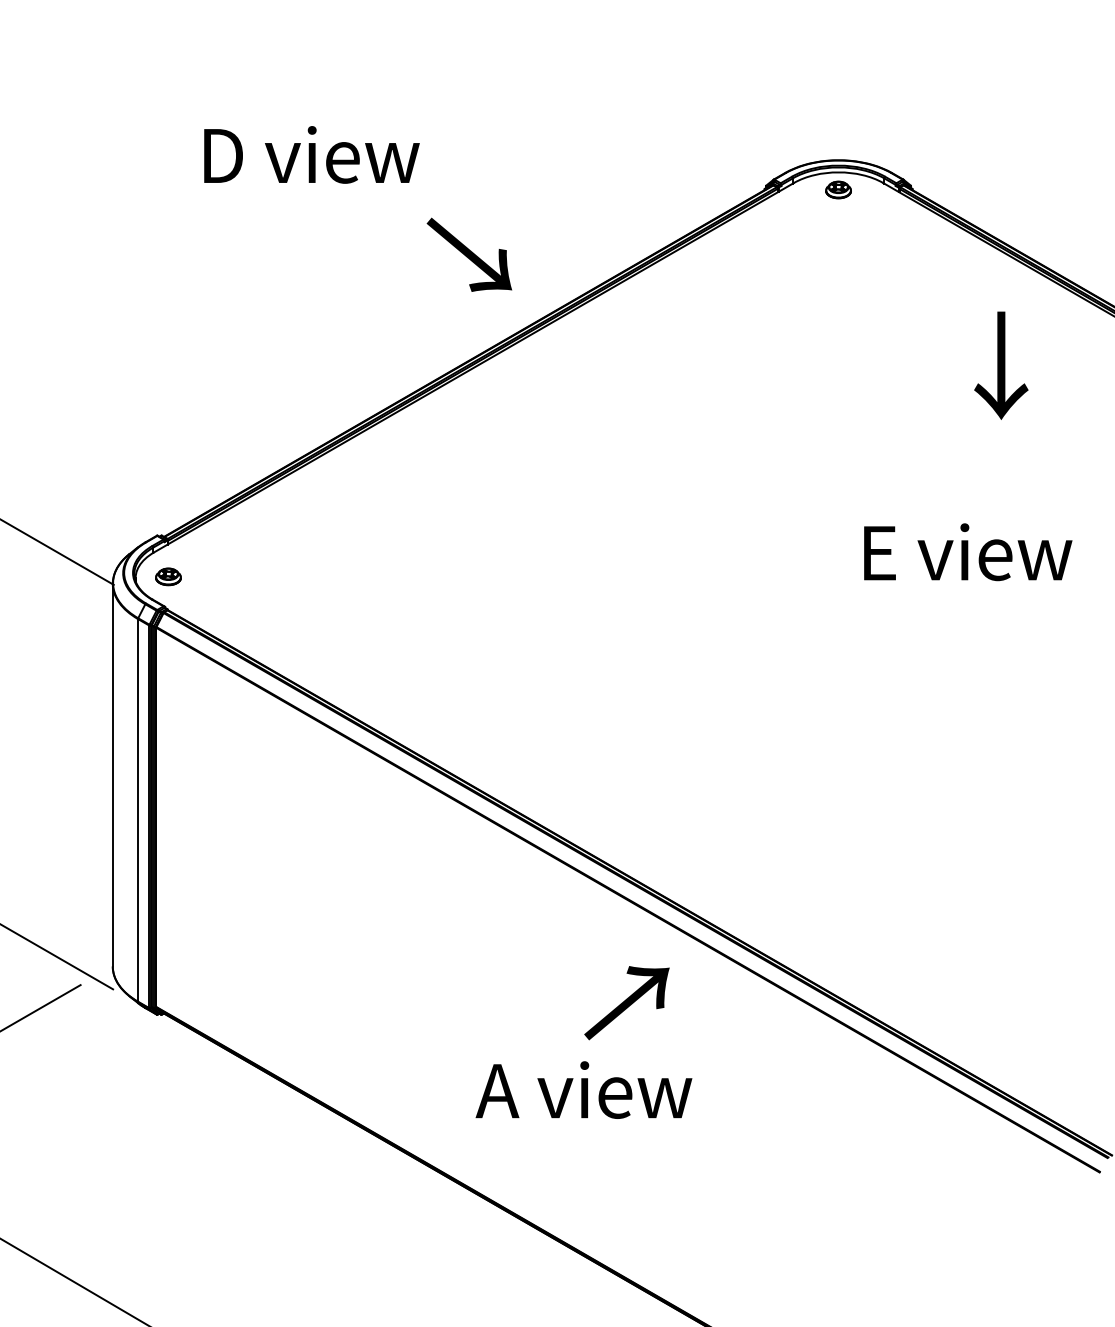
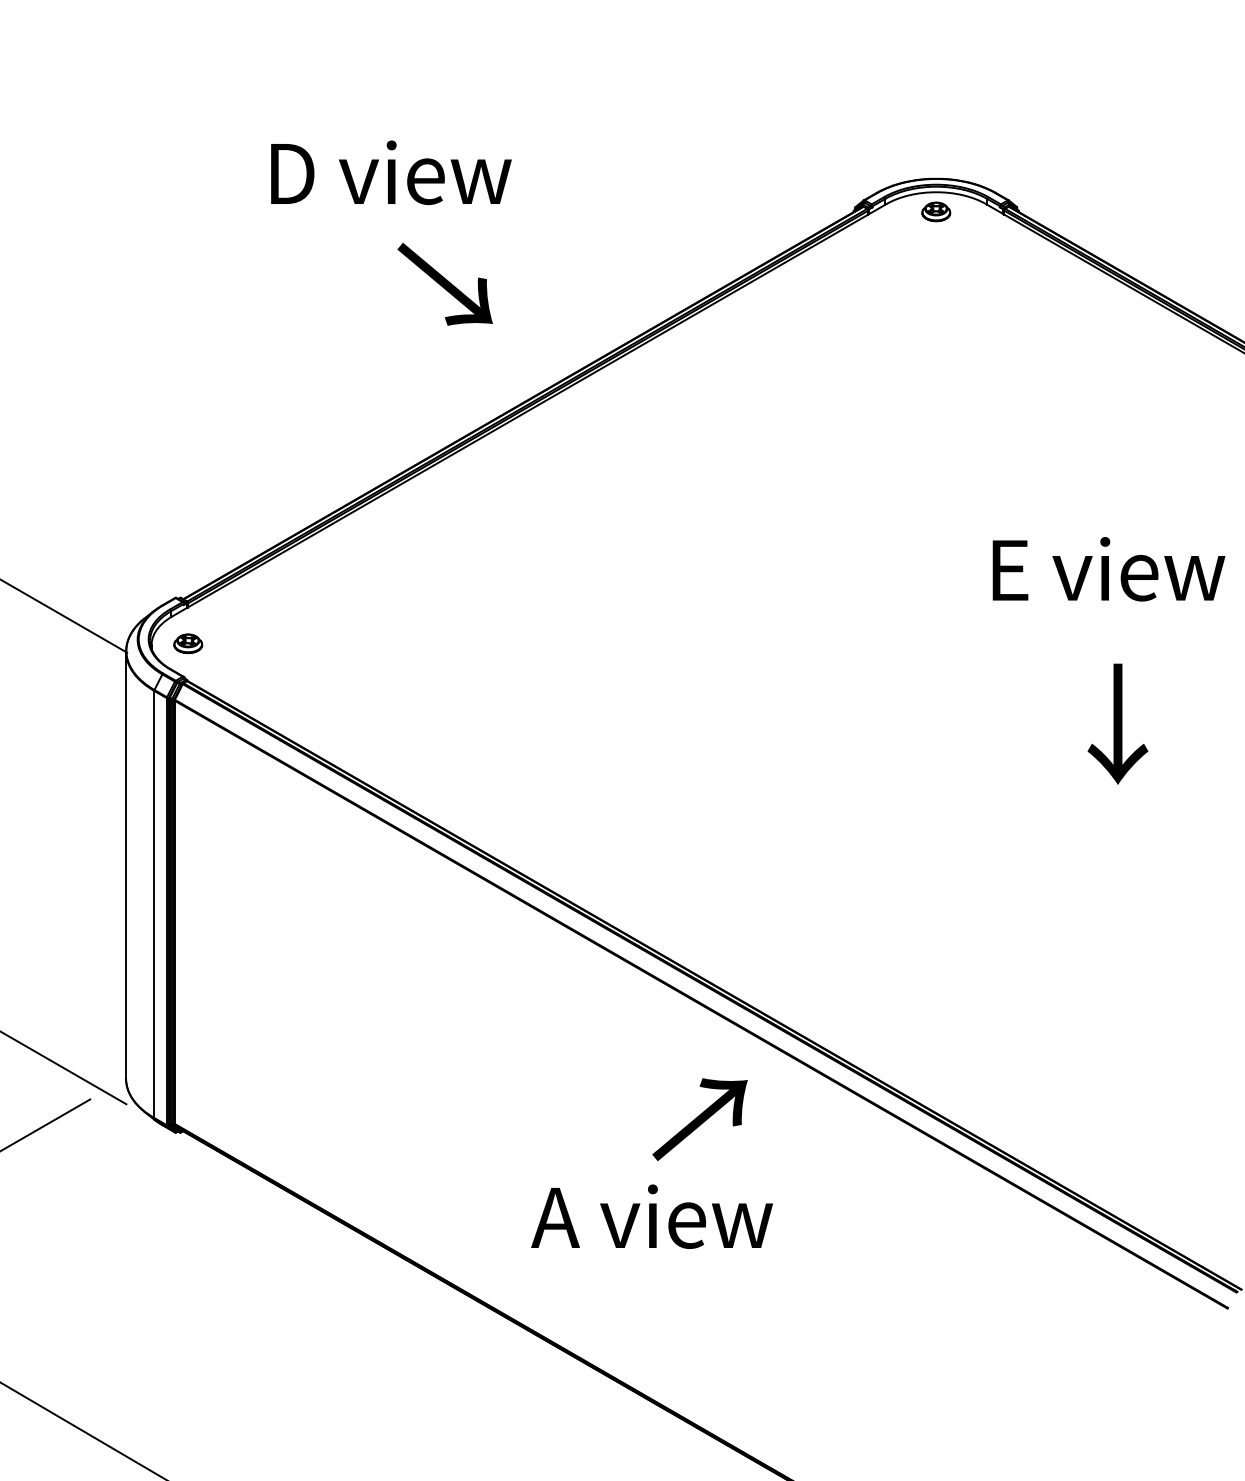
text: (312, 154) -> (391, 172), moved
text: (468, 255) -> (444, 284), moved
text: (1000, 365) -> (1117, 723), moved
text: (967, 552) -> (1108, 569), moved

